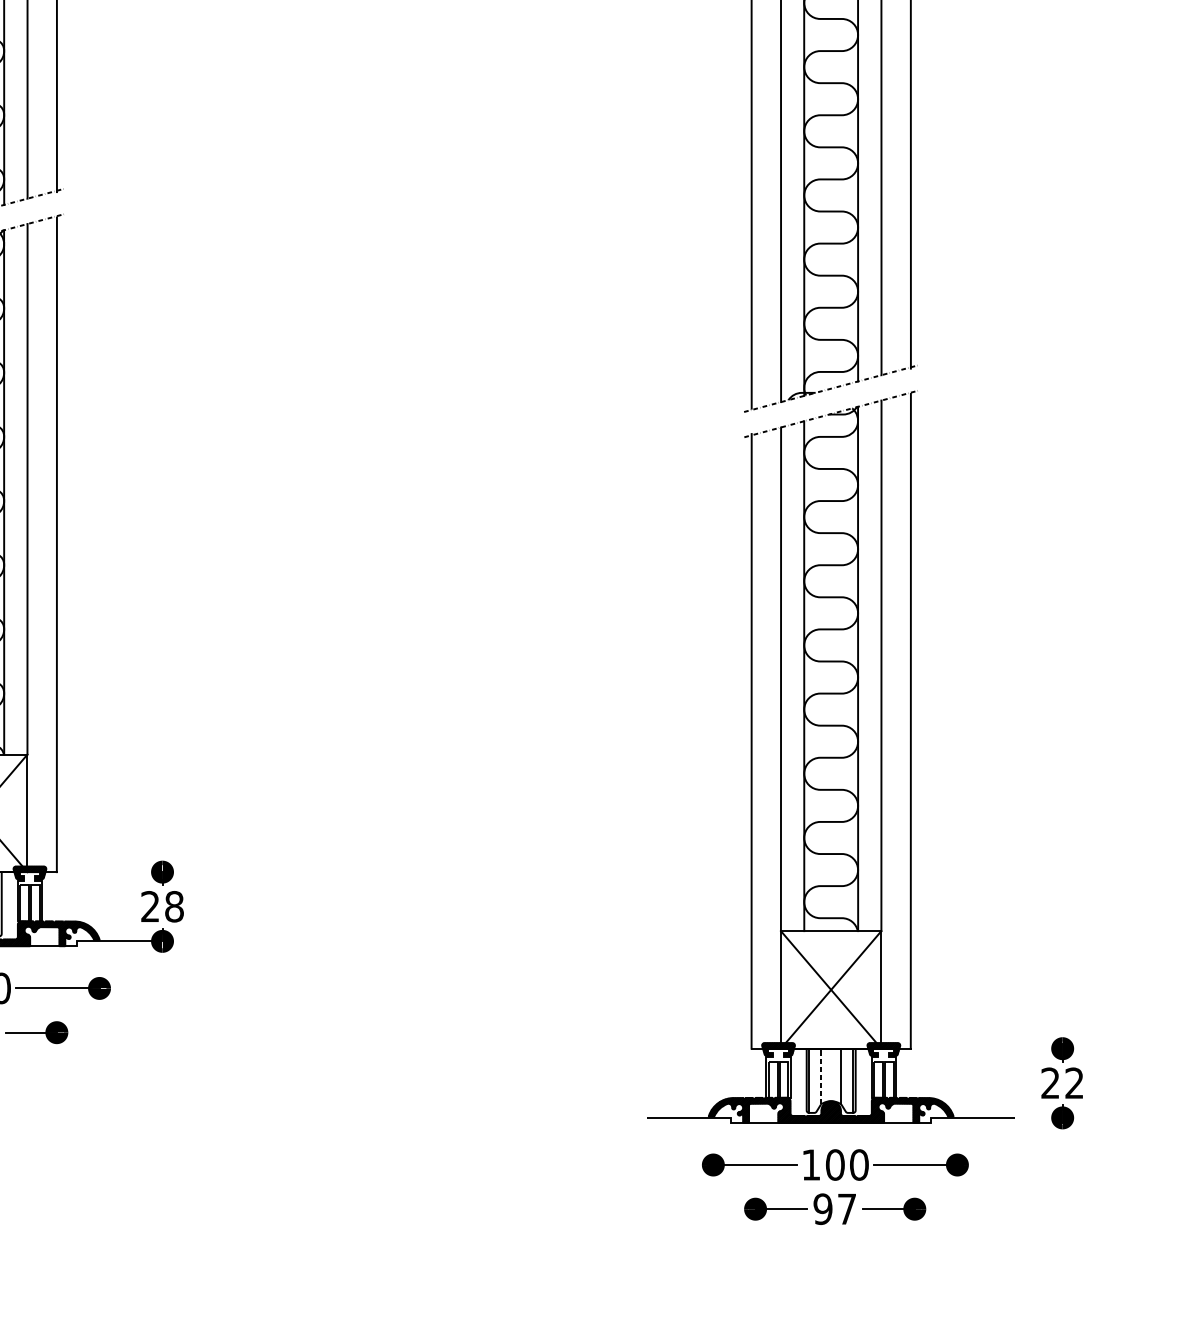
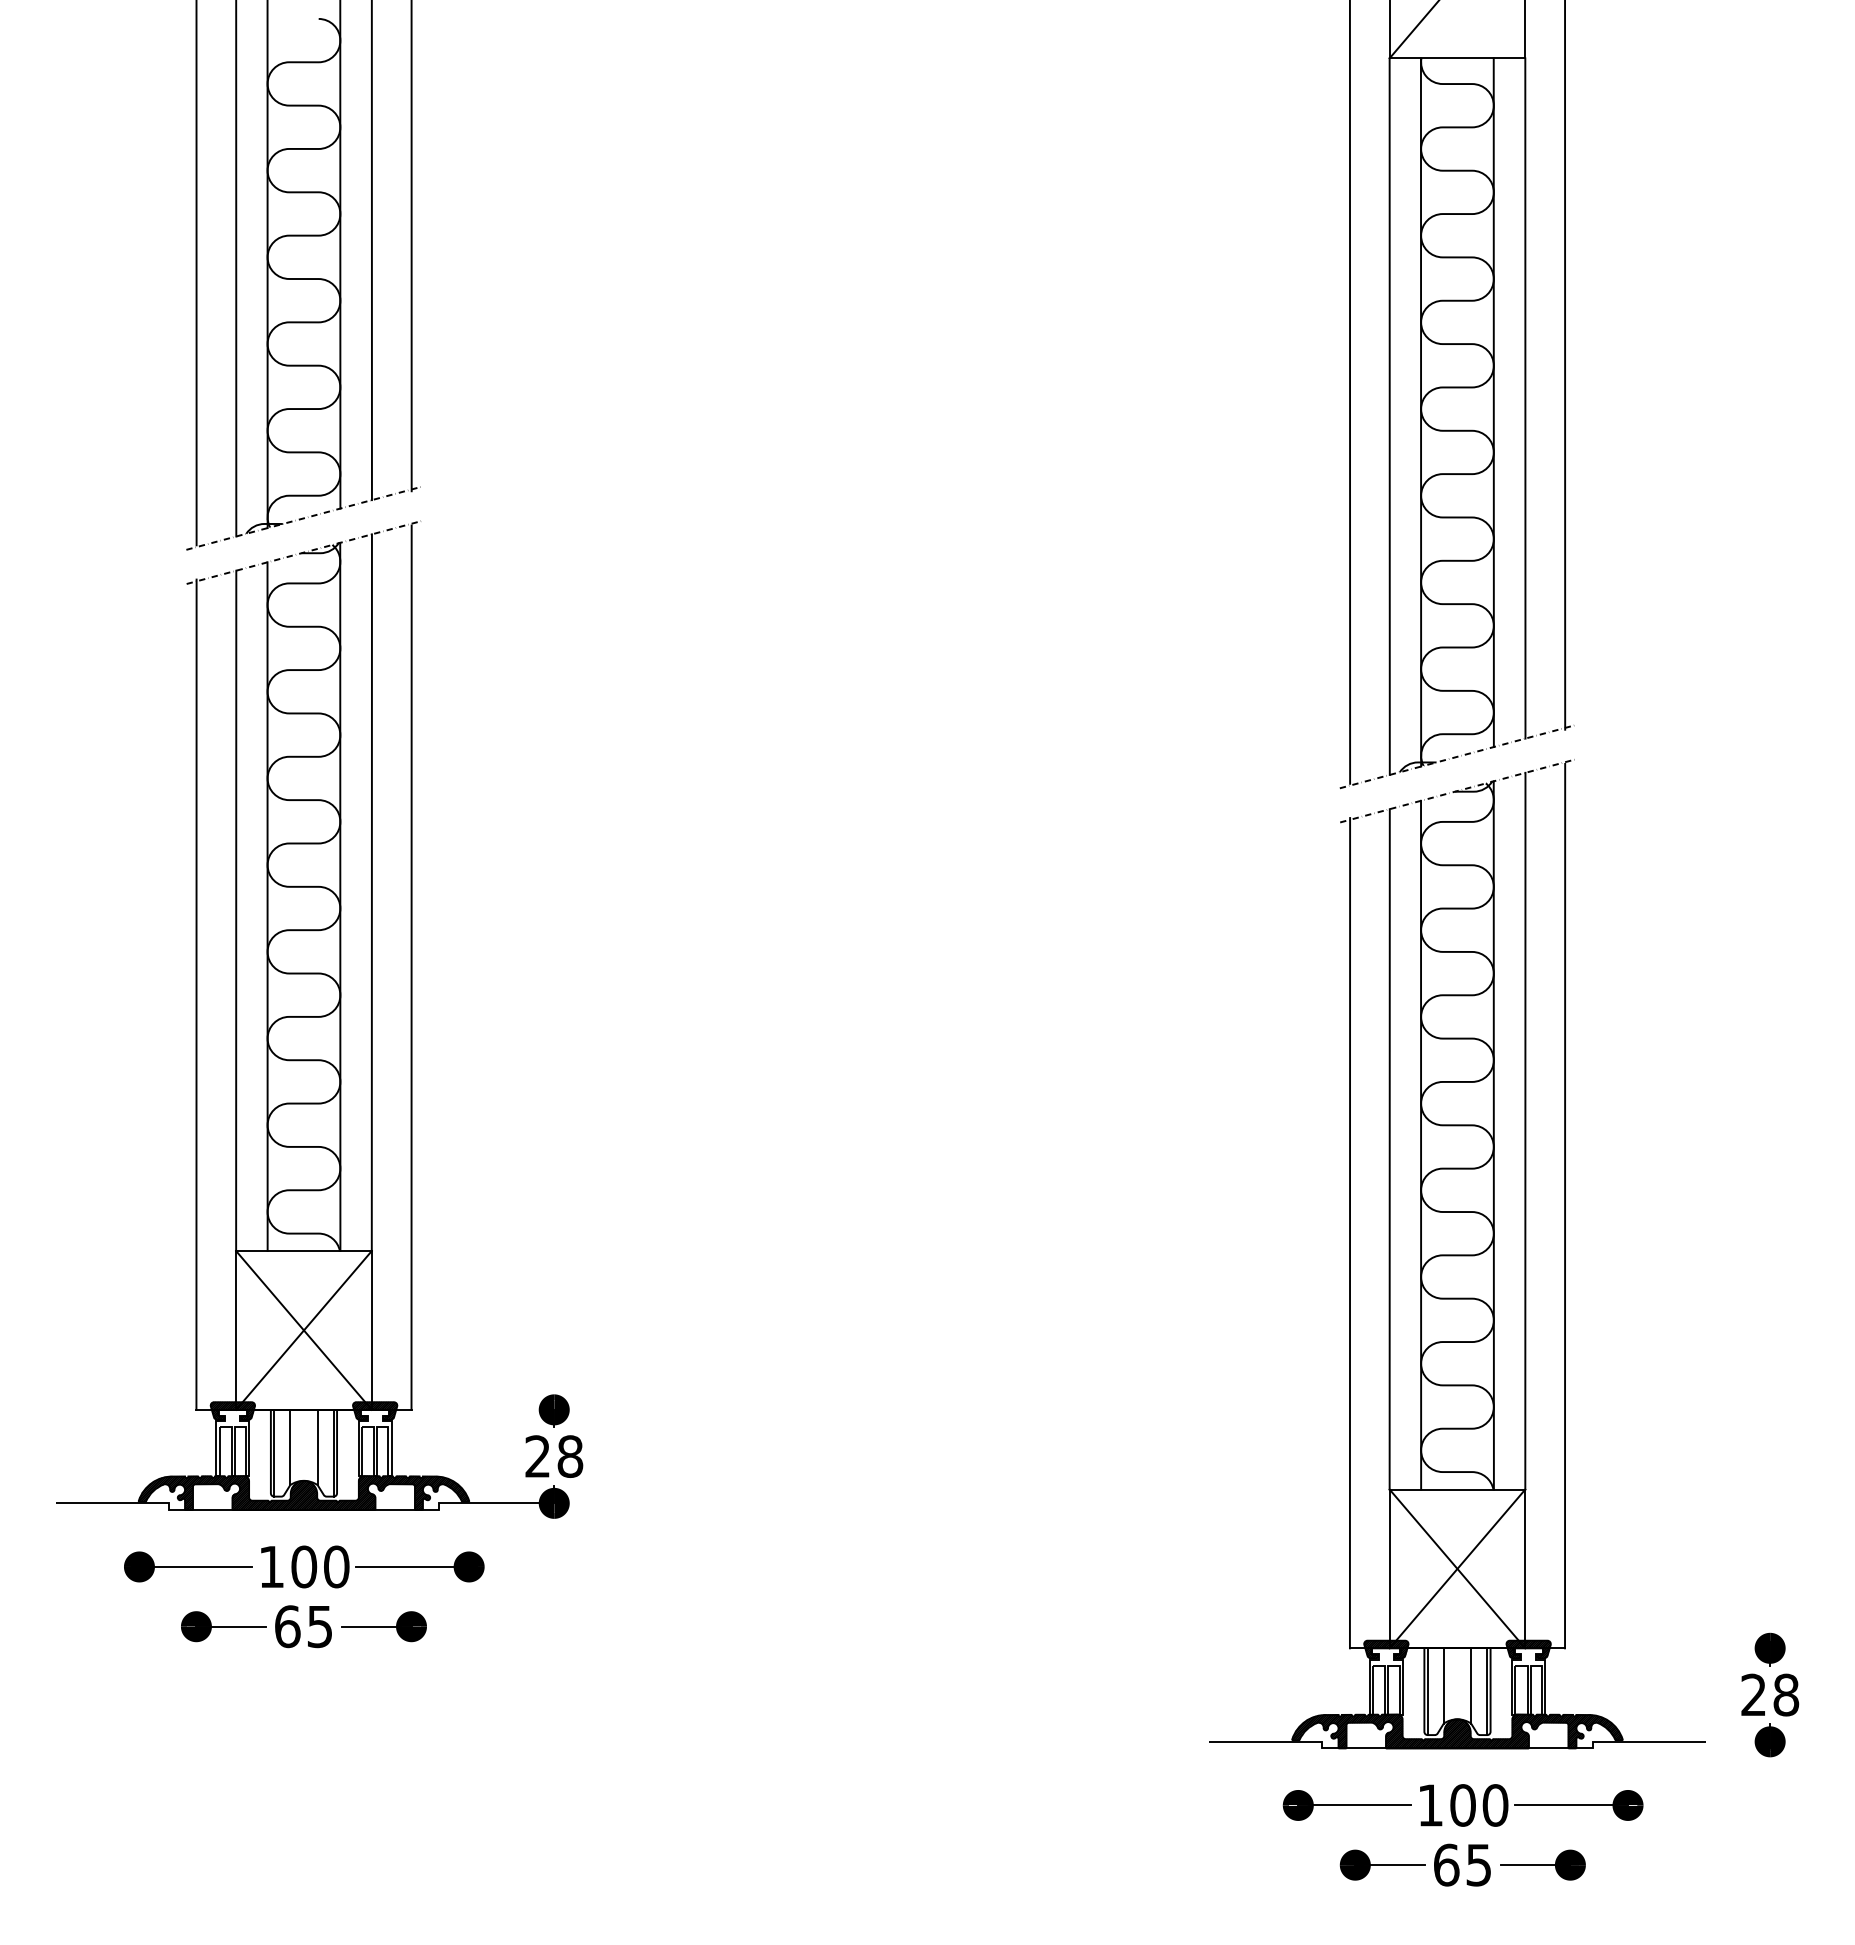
line: (820, 1076) -> (1443, 1685), dashed -> solid
text: (1074, 1082) -> (1786, 1694), 22 -> 28
text: (834, 1208) -> (1461, 1864), 97 -> 65

